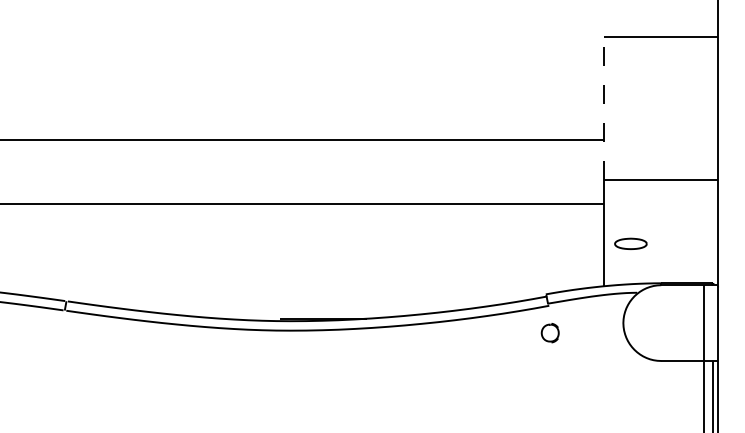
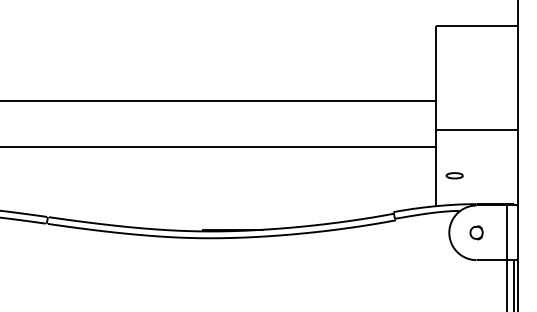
line: (604, 108) -> (435, 78), dashed -> solid
part: (630, 243) -> (454, 175), size x0.71
part: (549, 333) -> (476, 233), moved

